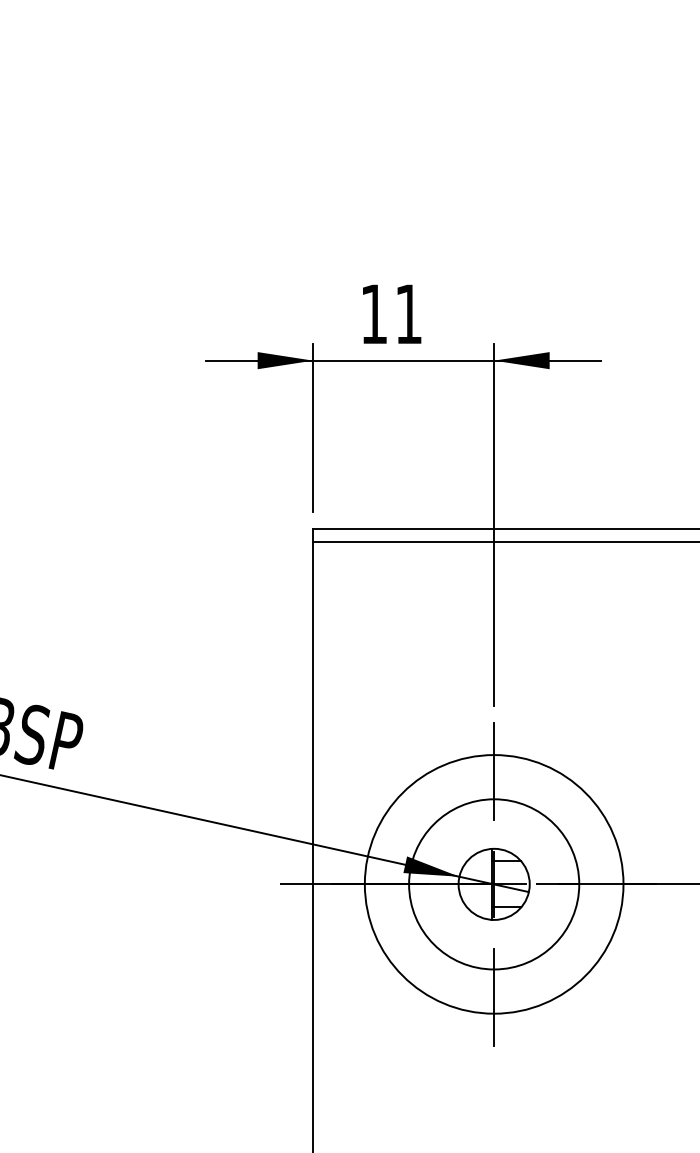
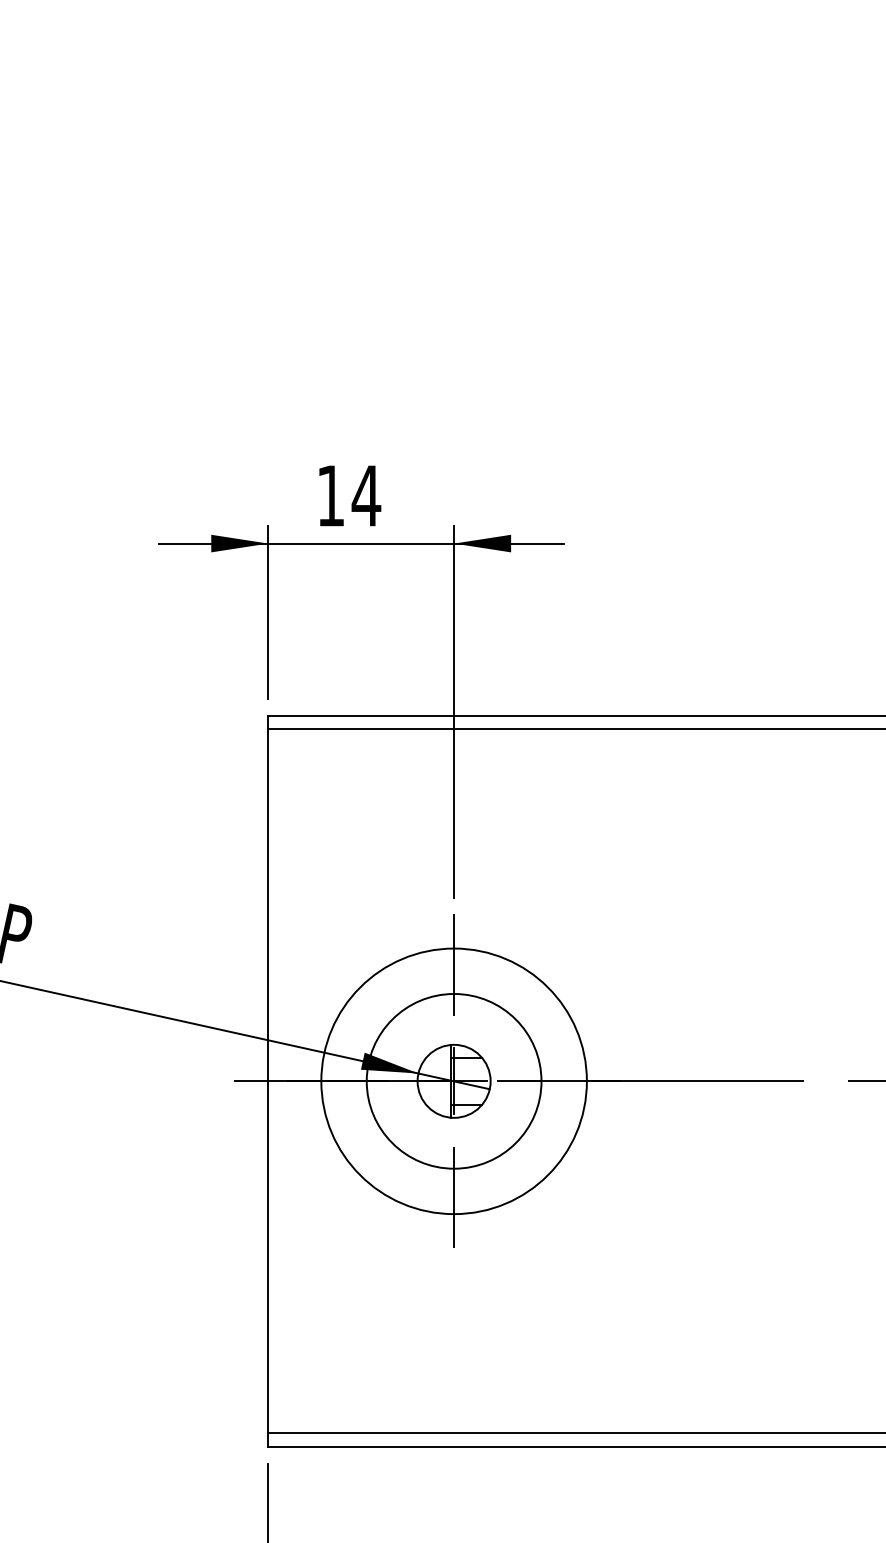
text: (408, 313) -> (366, 495), 11 -> 14

